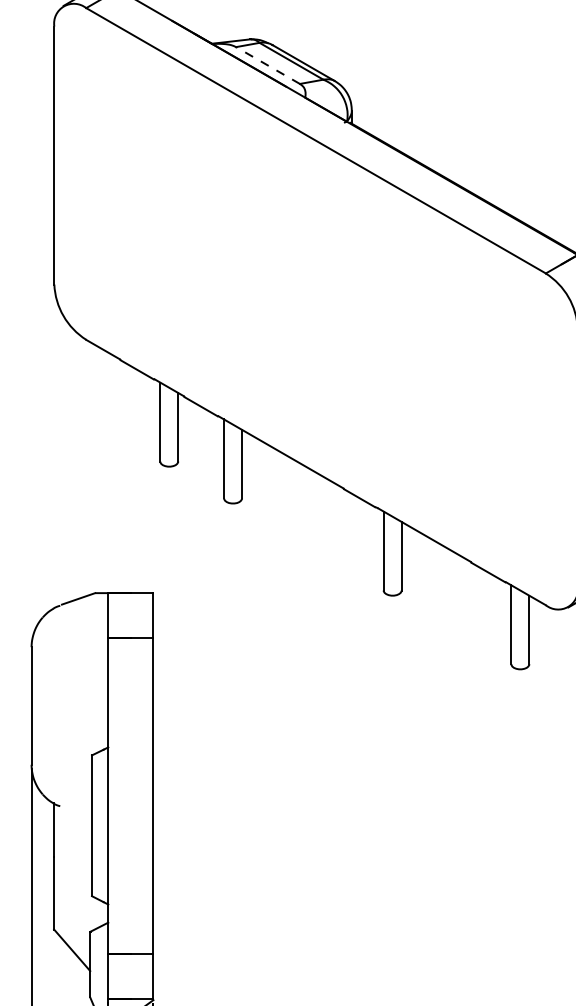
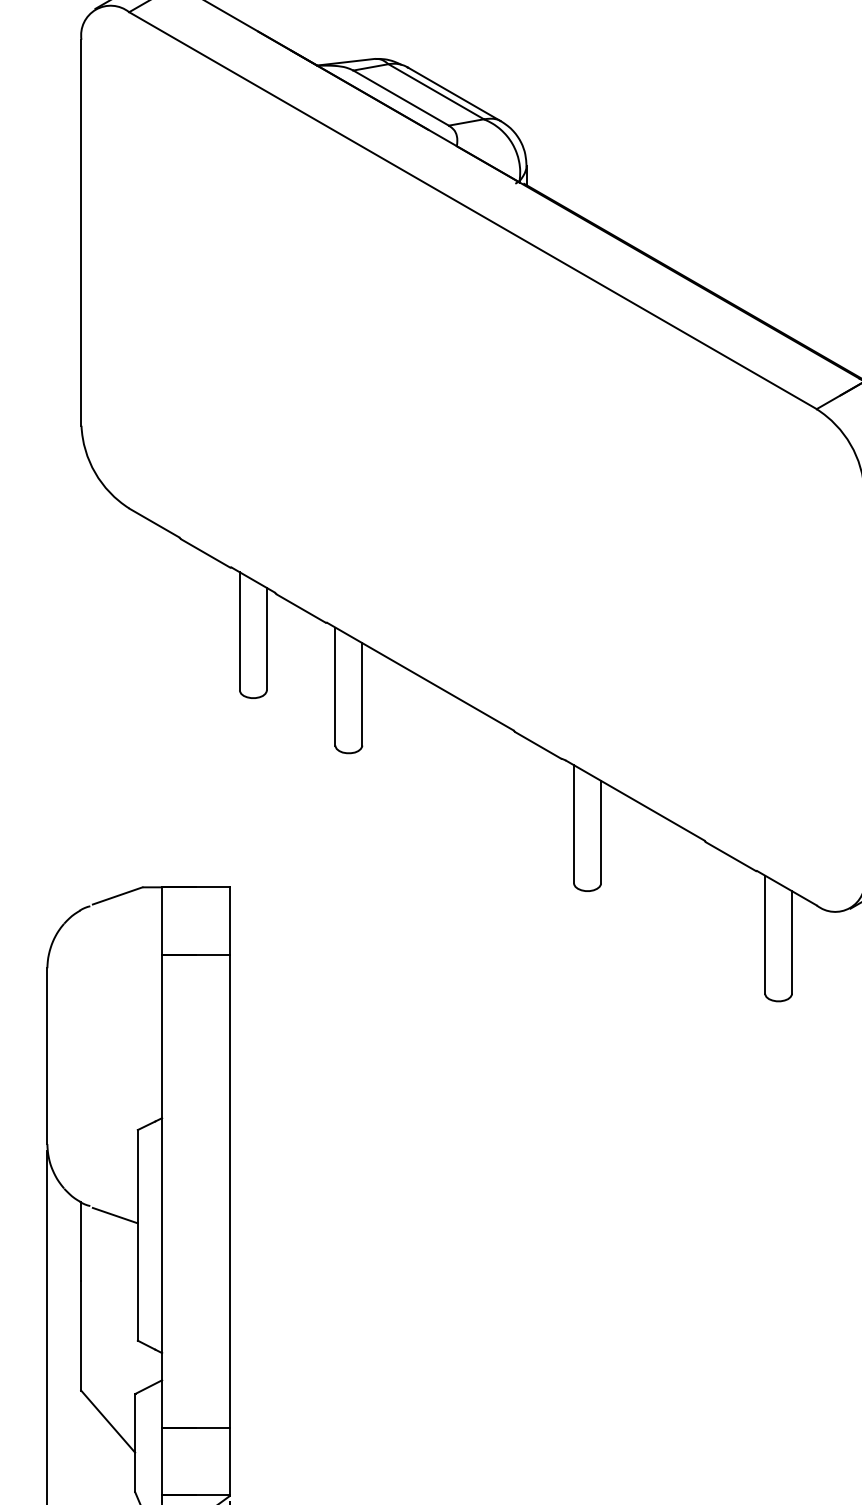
line: (268, 65) -> (401, 98), dashed -> solid
line: (76, 812) -> (114, 1215), added

